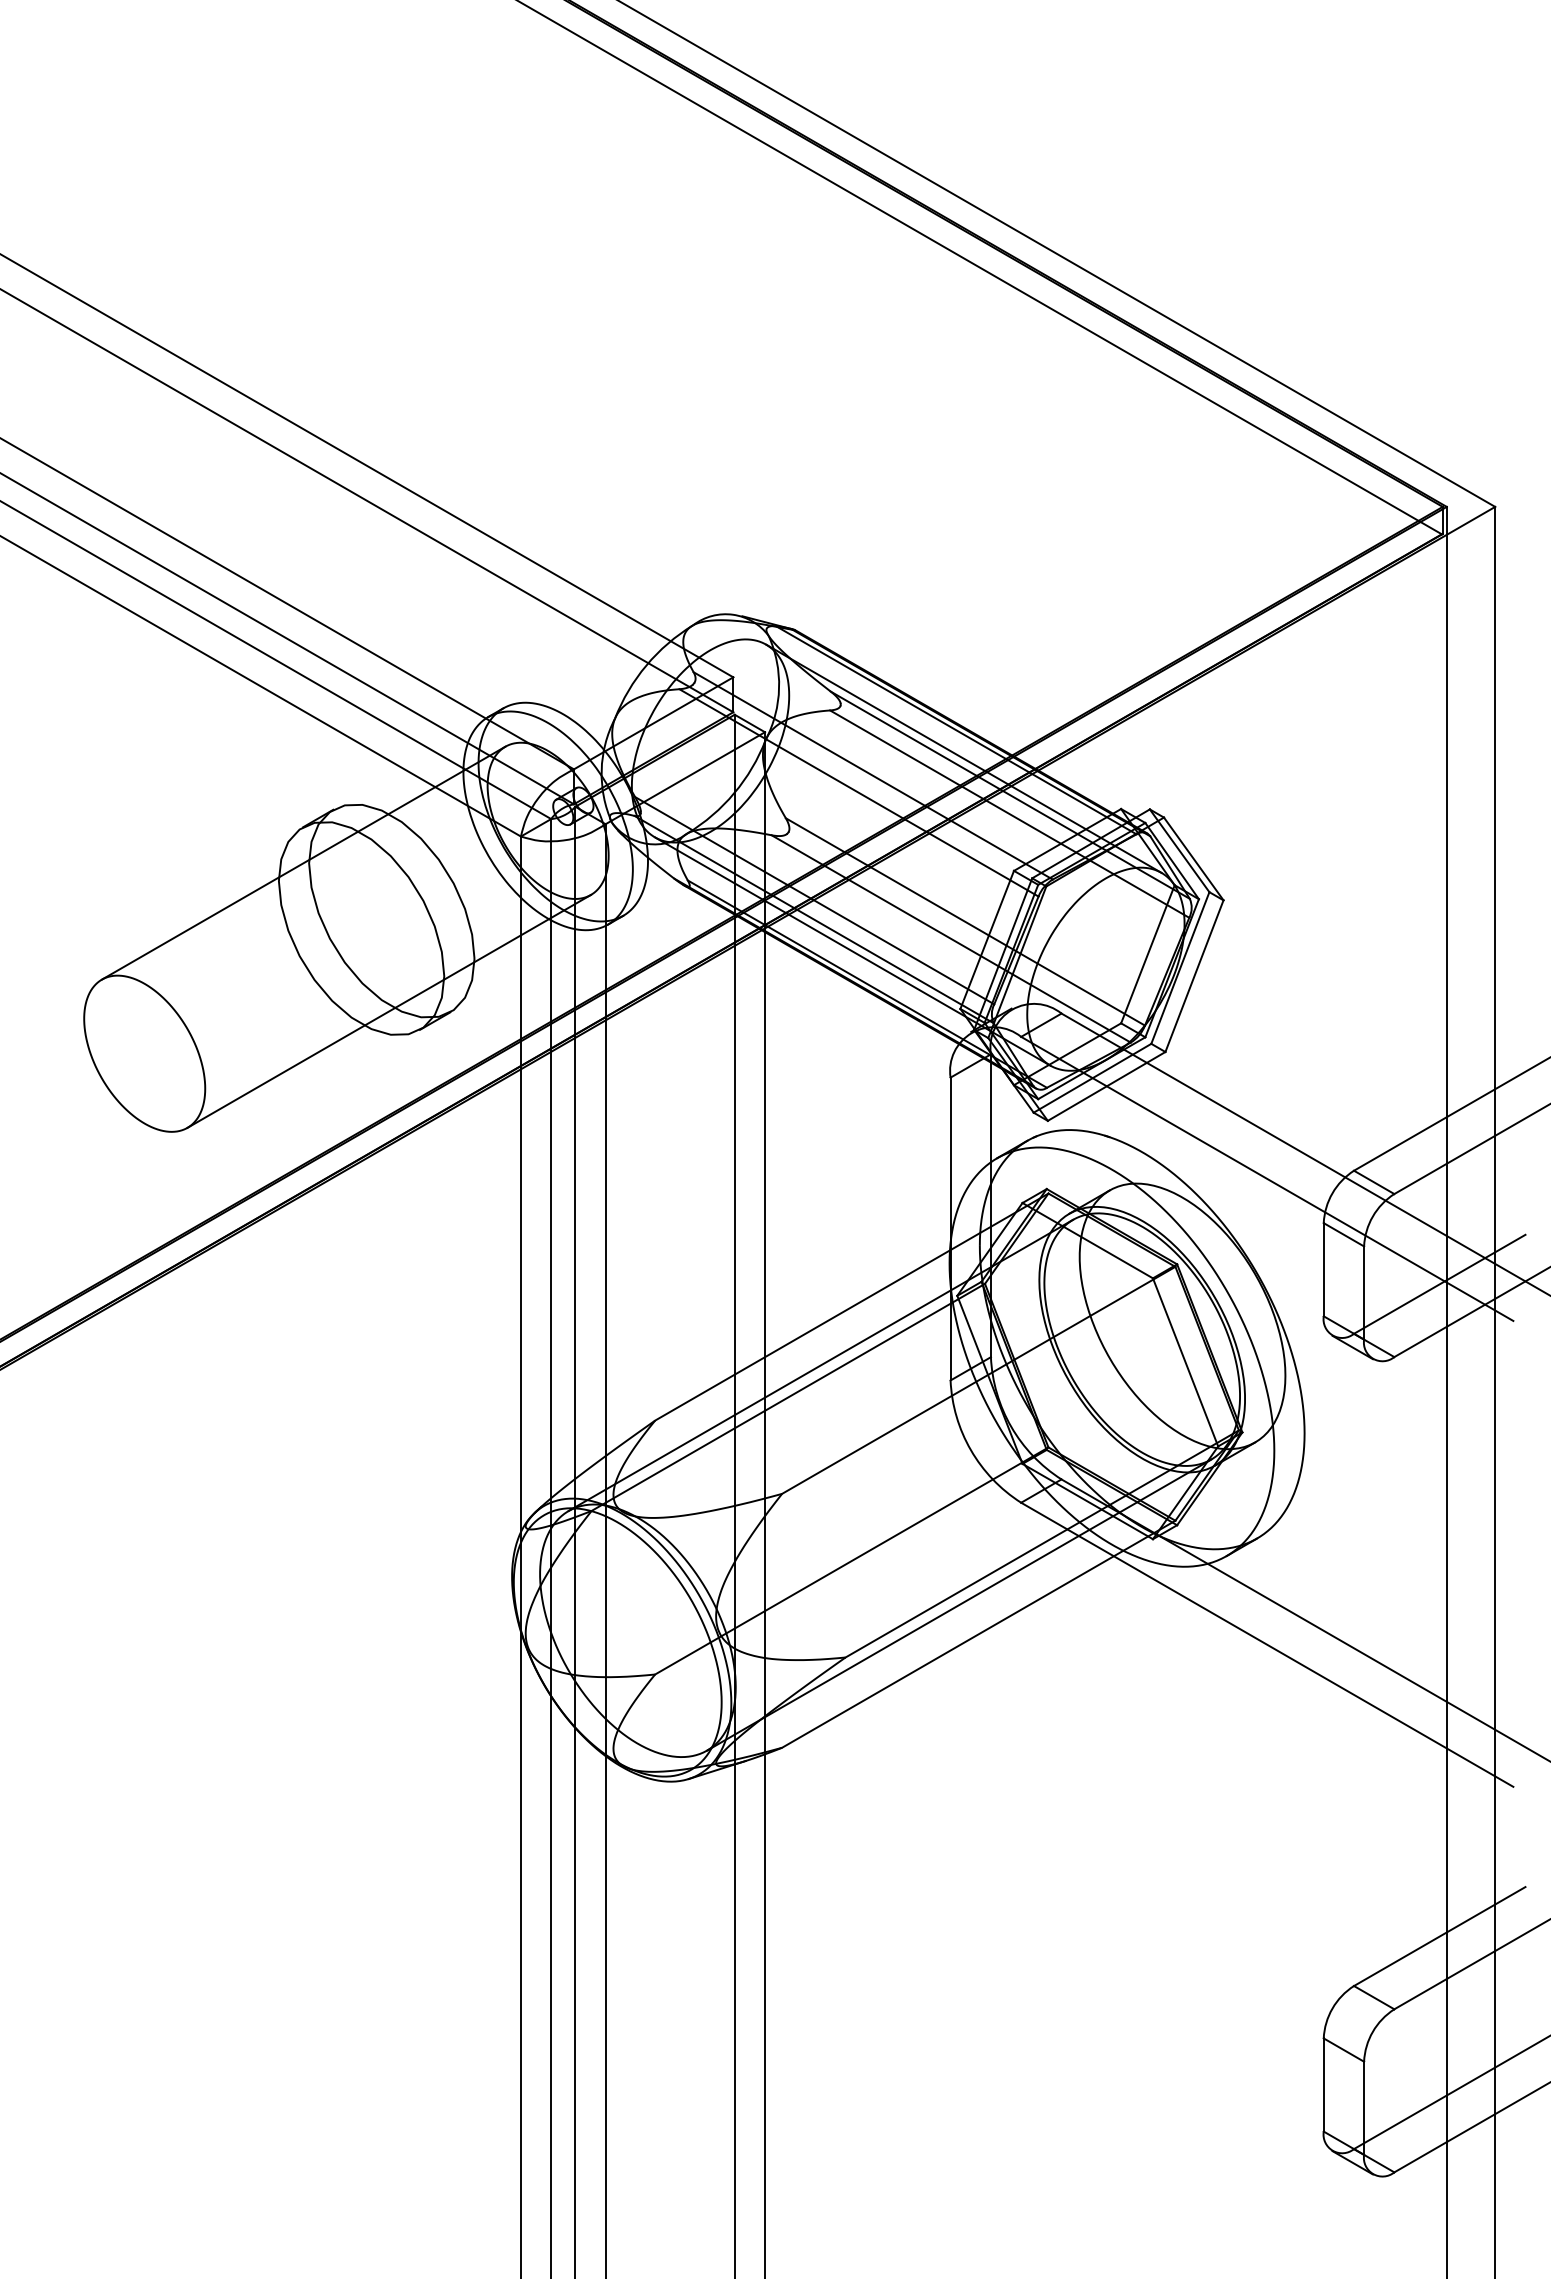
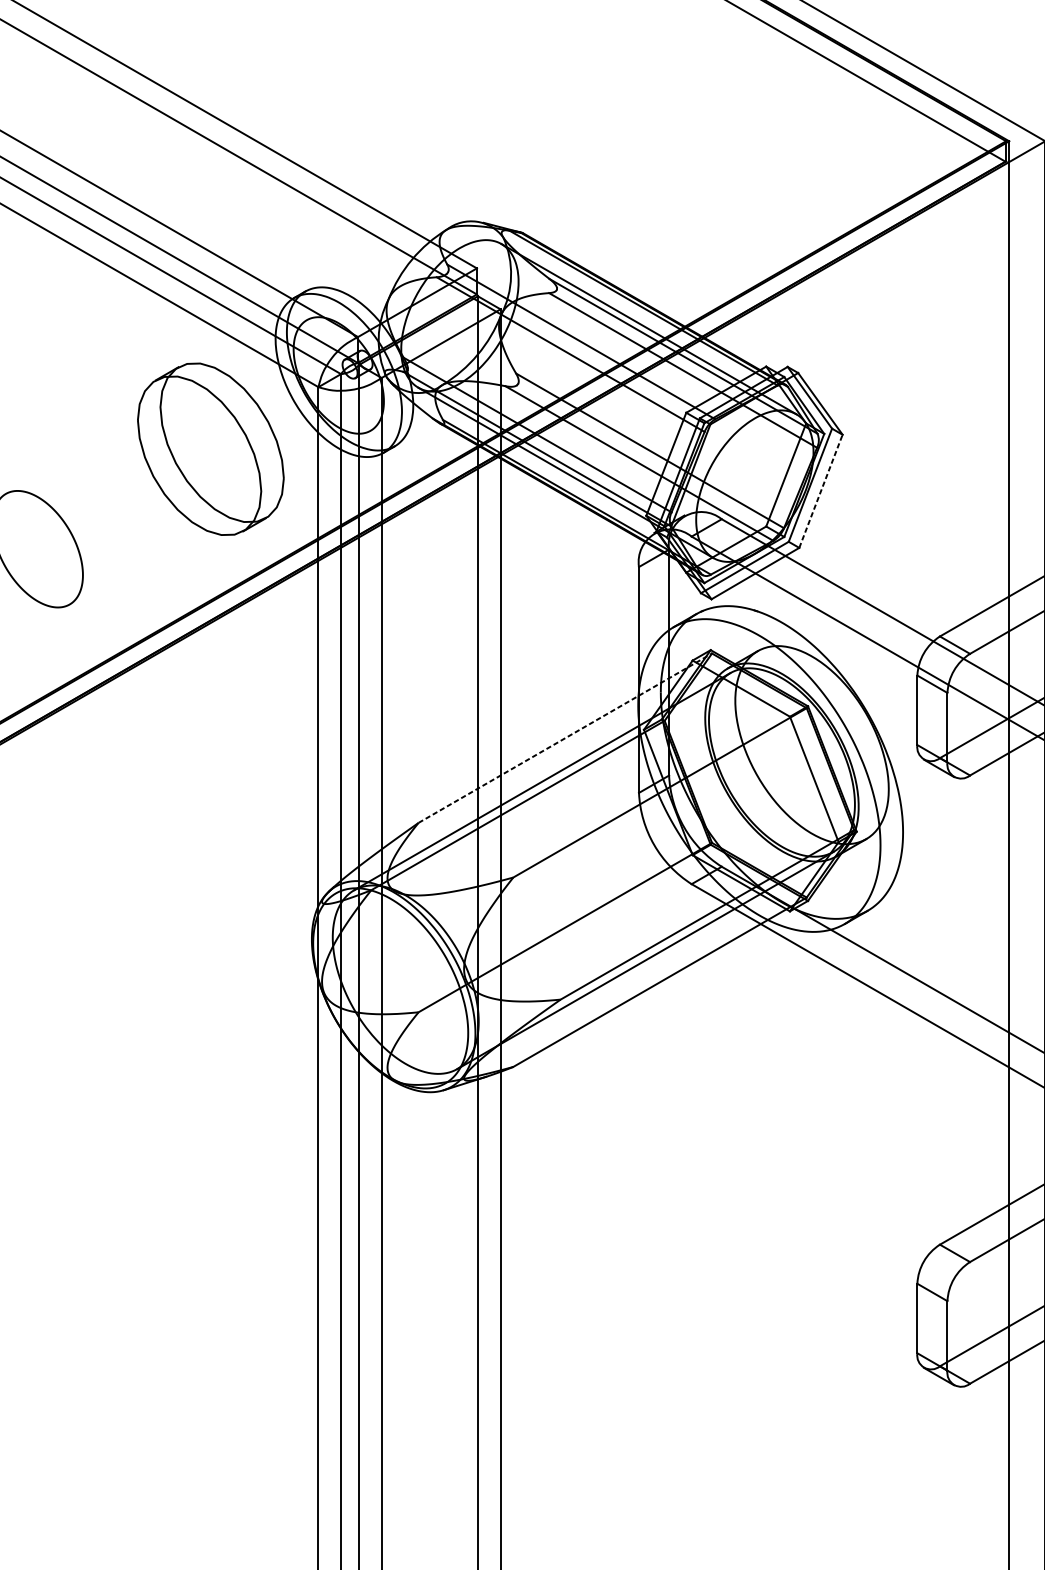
line: (303, 862) -> (156, 406), removed
line: (1194, 975) -> (820, 490), solid -> dashed
line: (388, 1010) -> (219, 516), removed
line: (852, 1306) -> (565, 737), solid -> dashed

